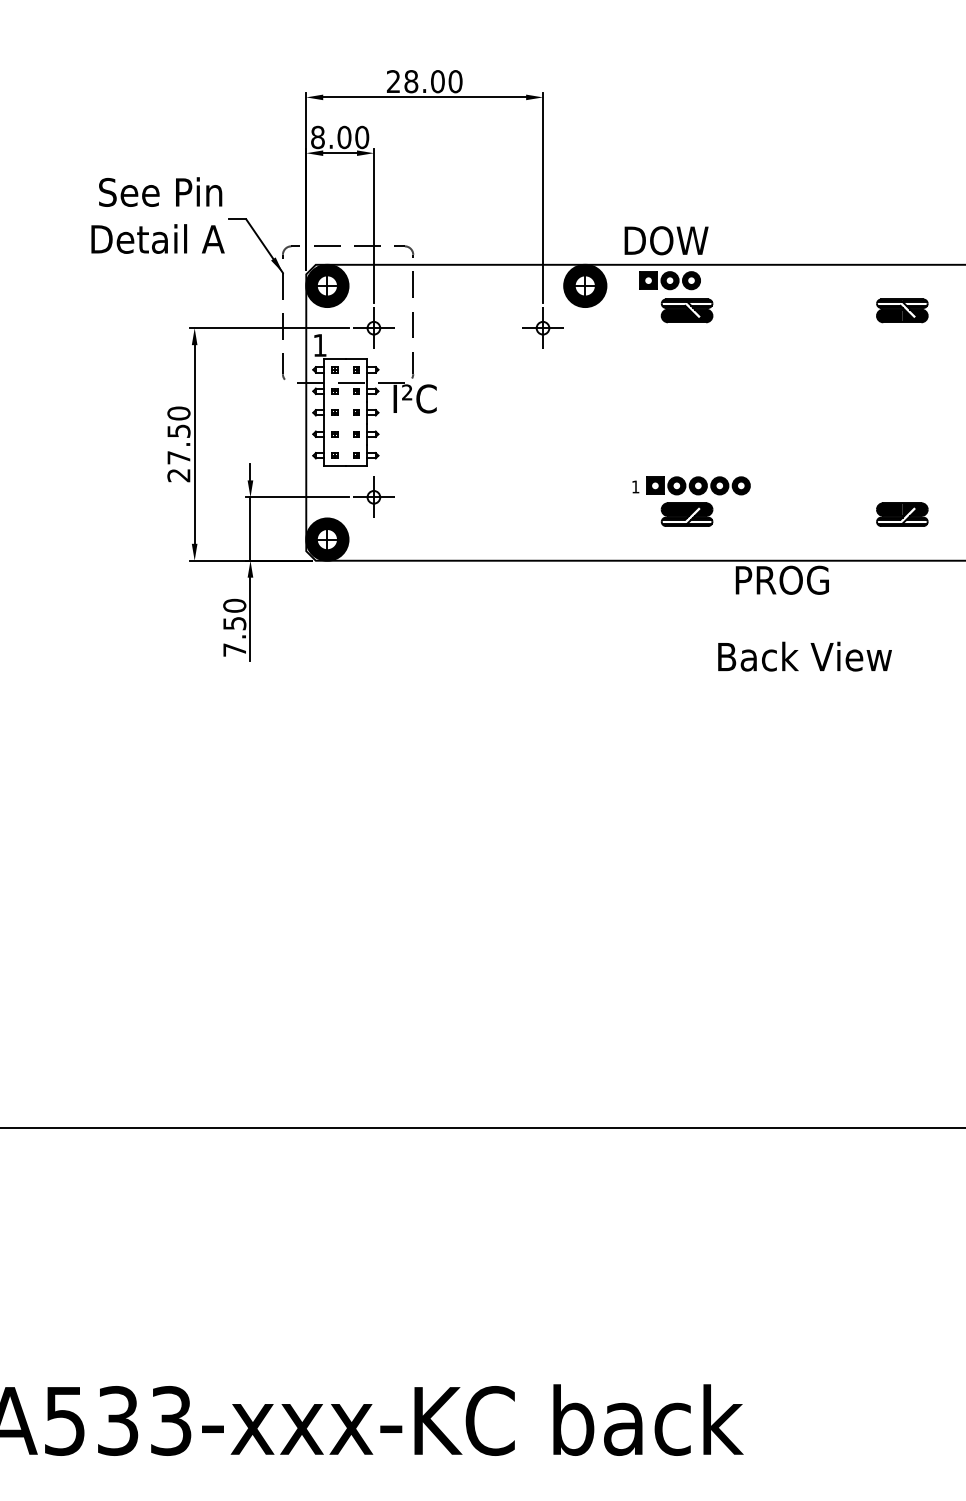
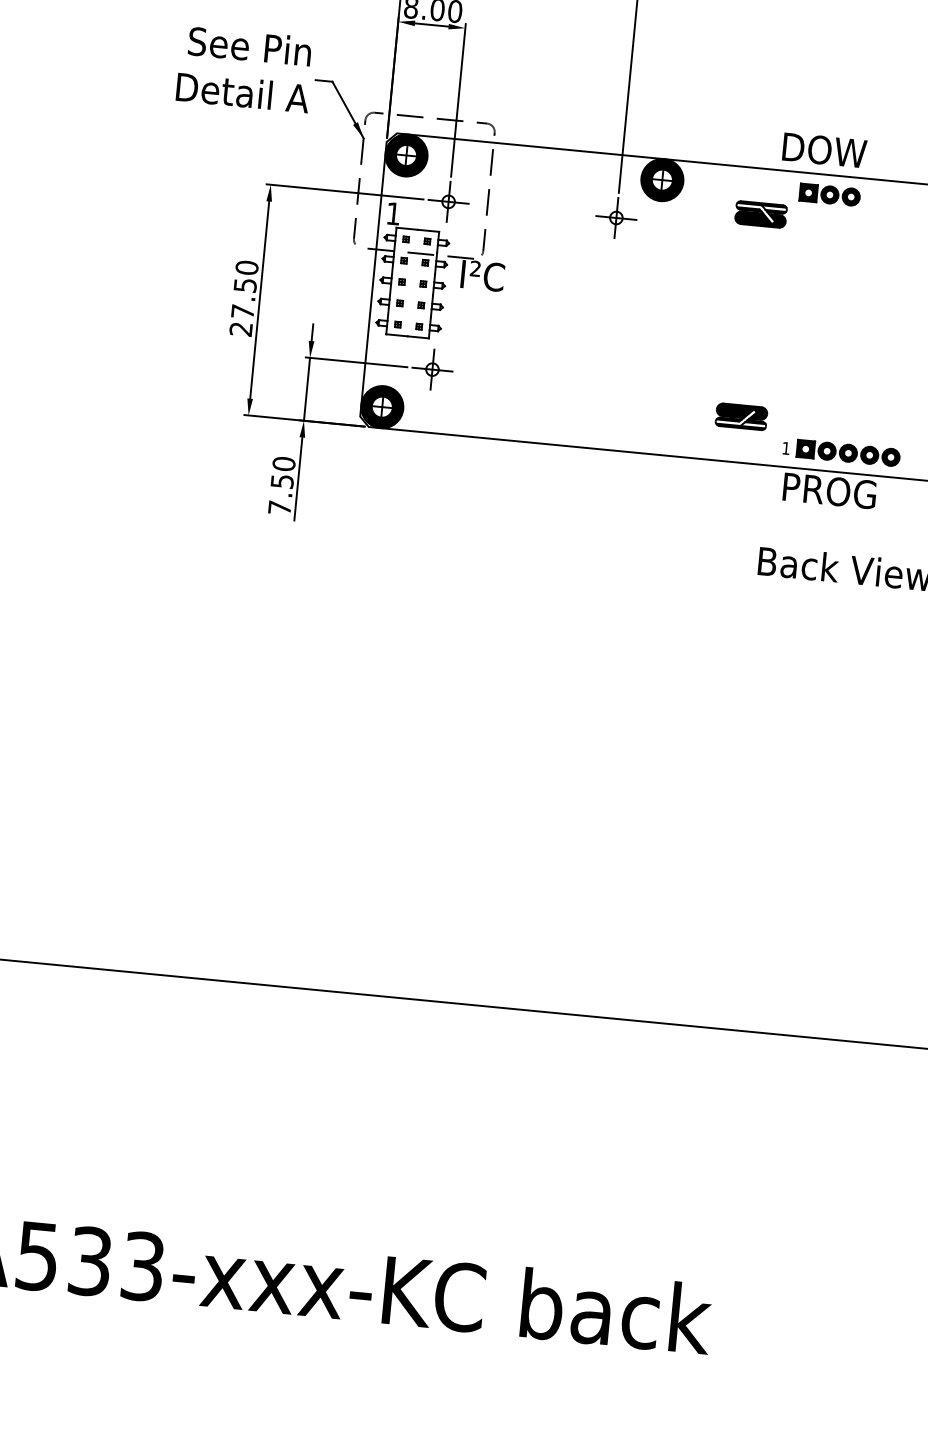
text: (666, 240) -> (824, 150), moved
part: (669, 280) -> (829, 194), moved
part: (691, 485) -> (841, 452), moved

